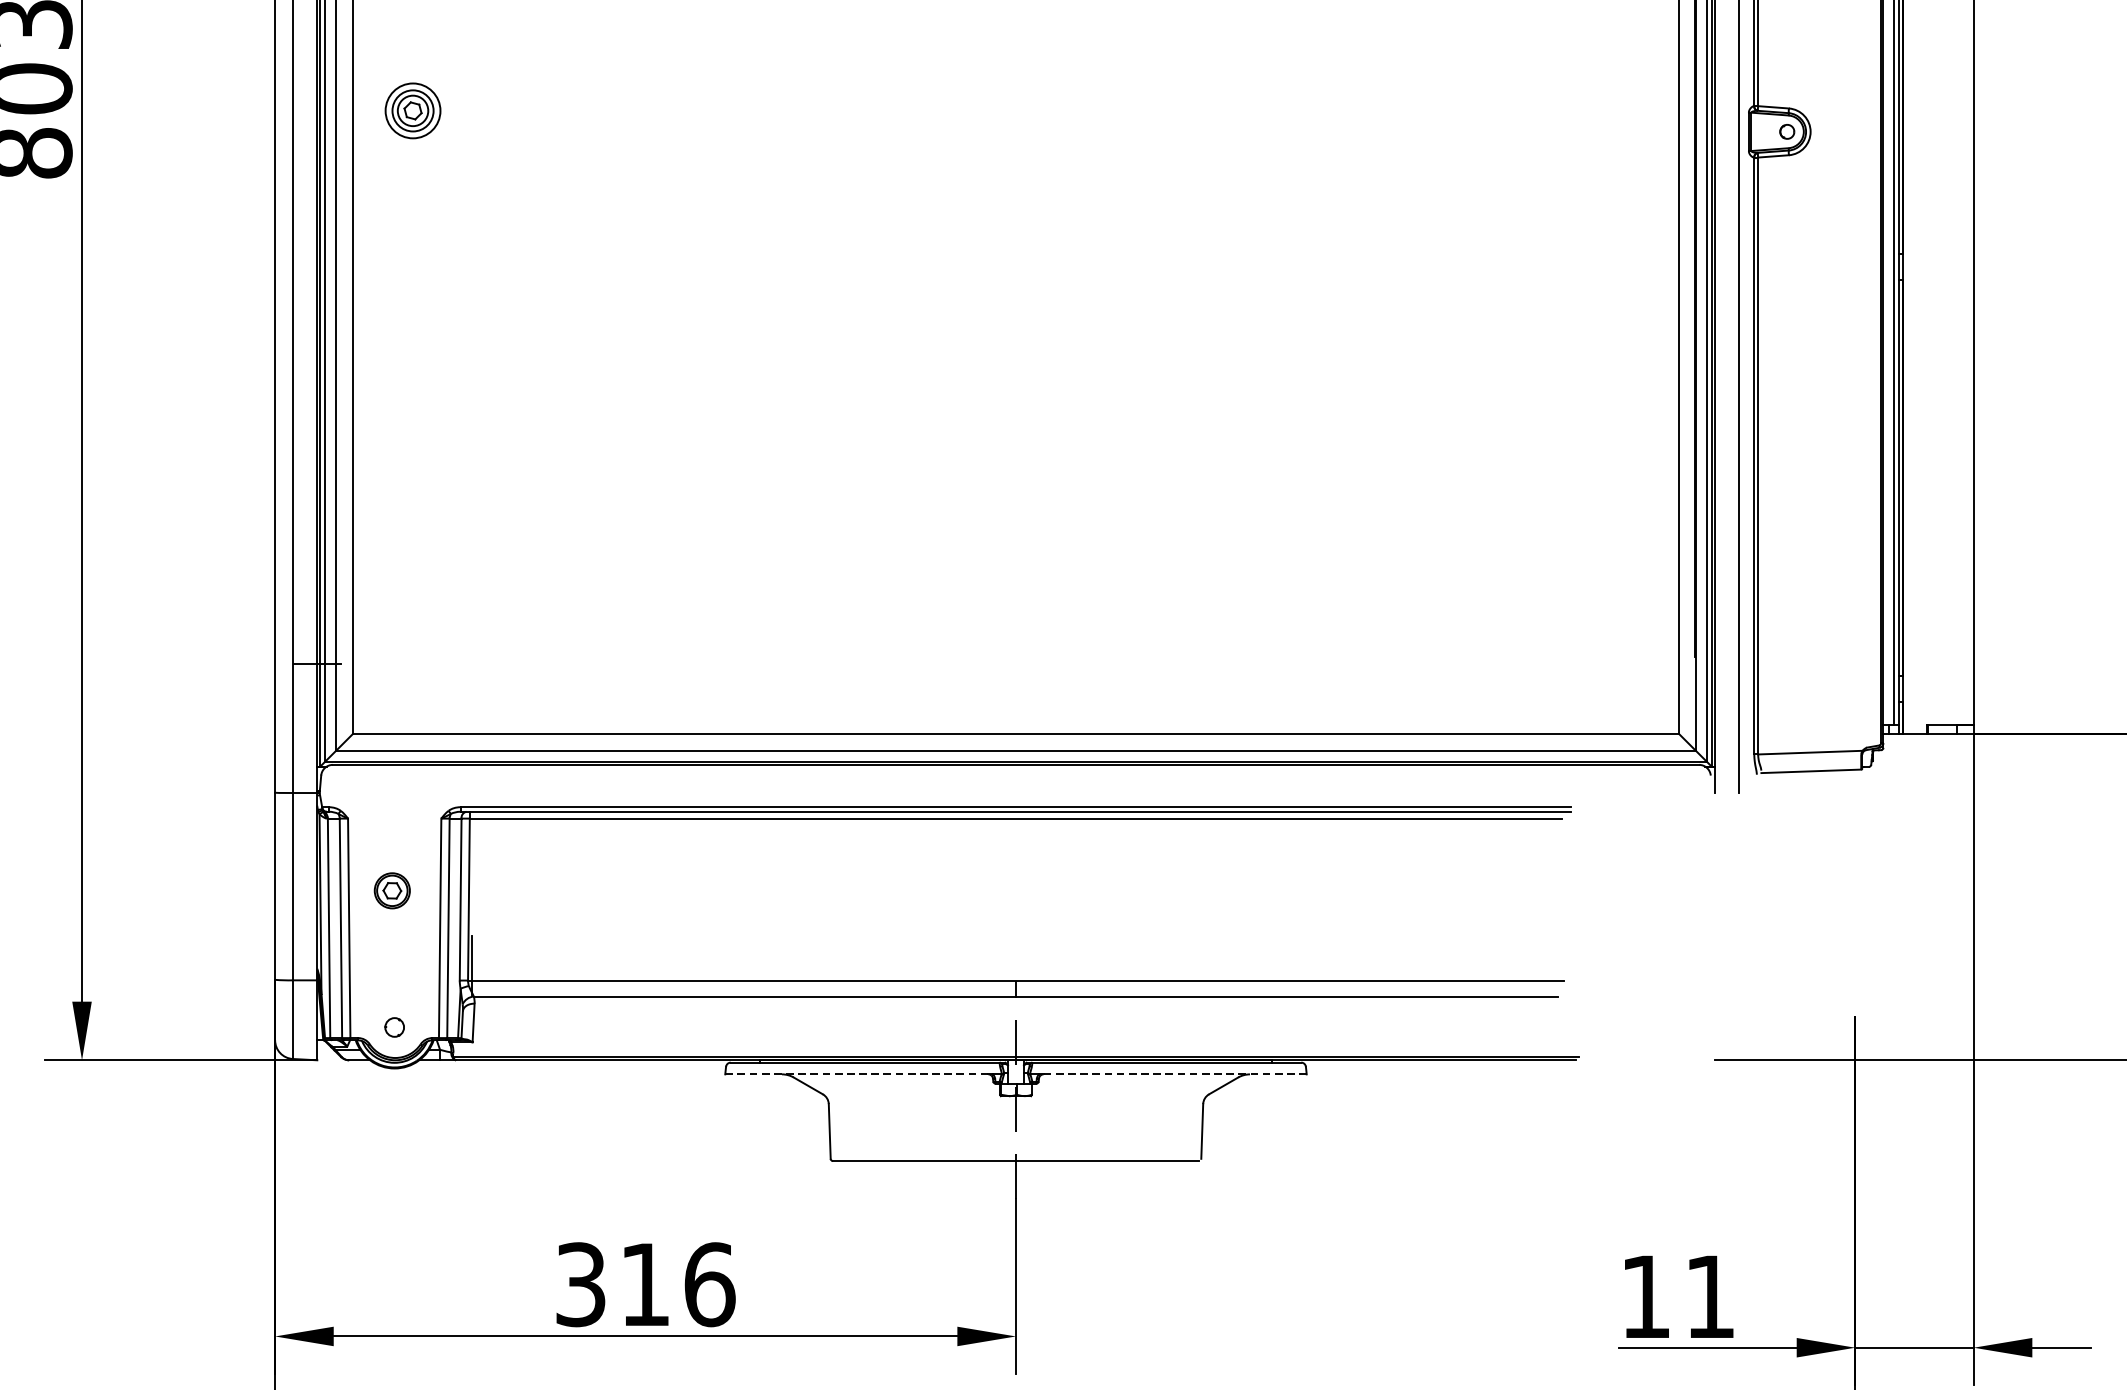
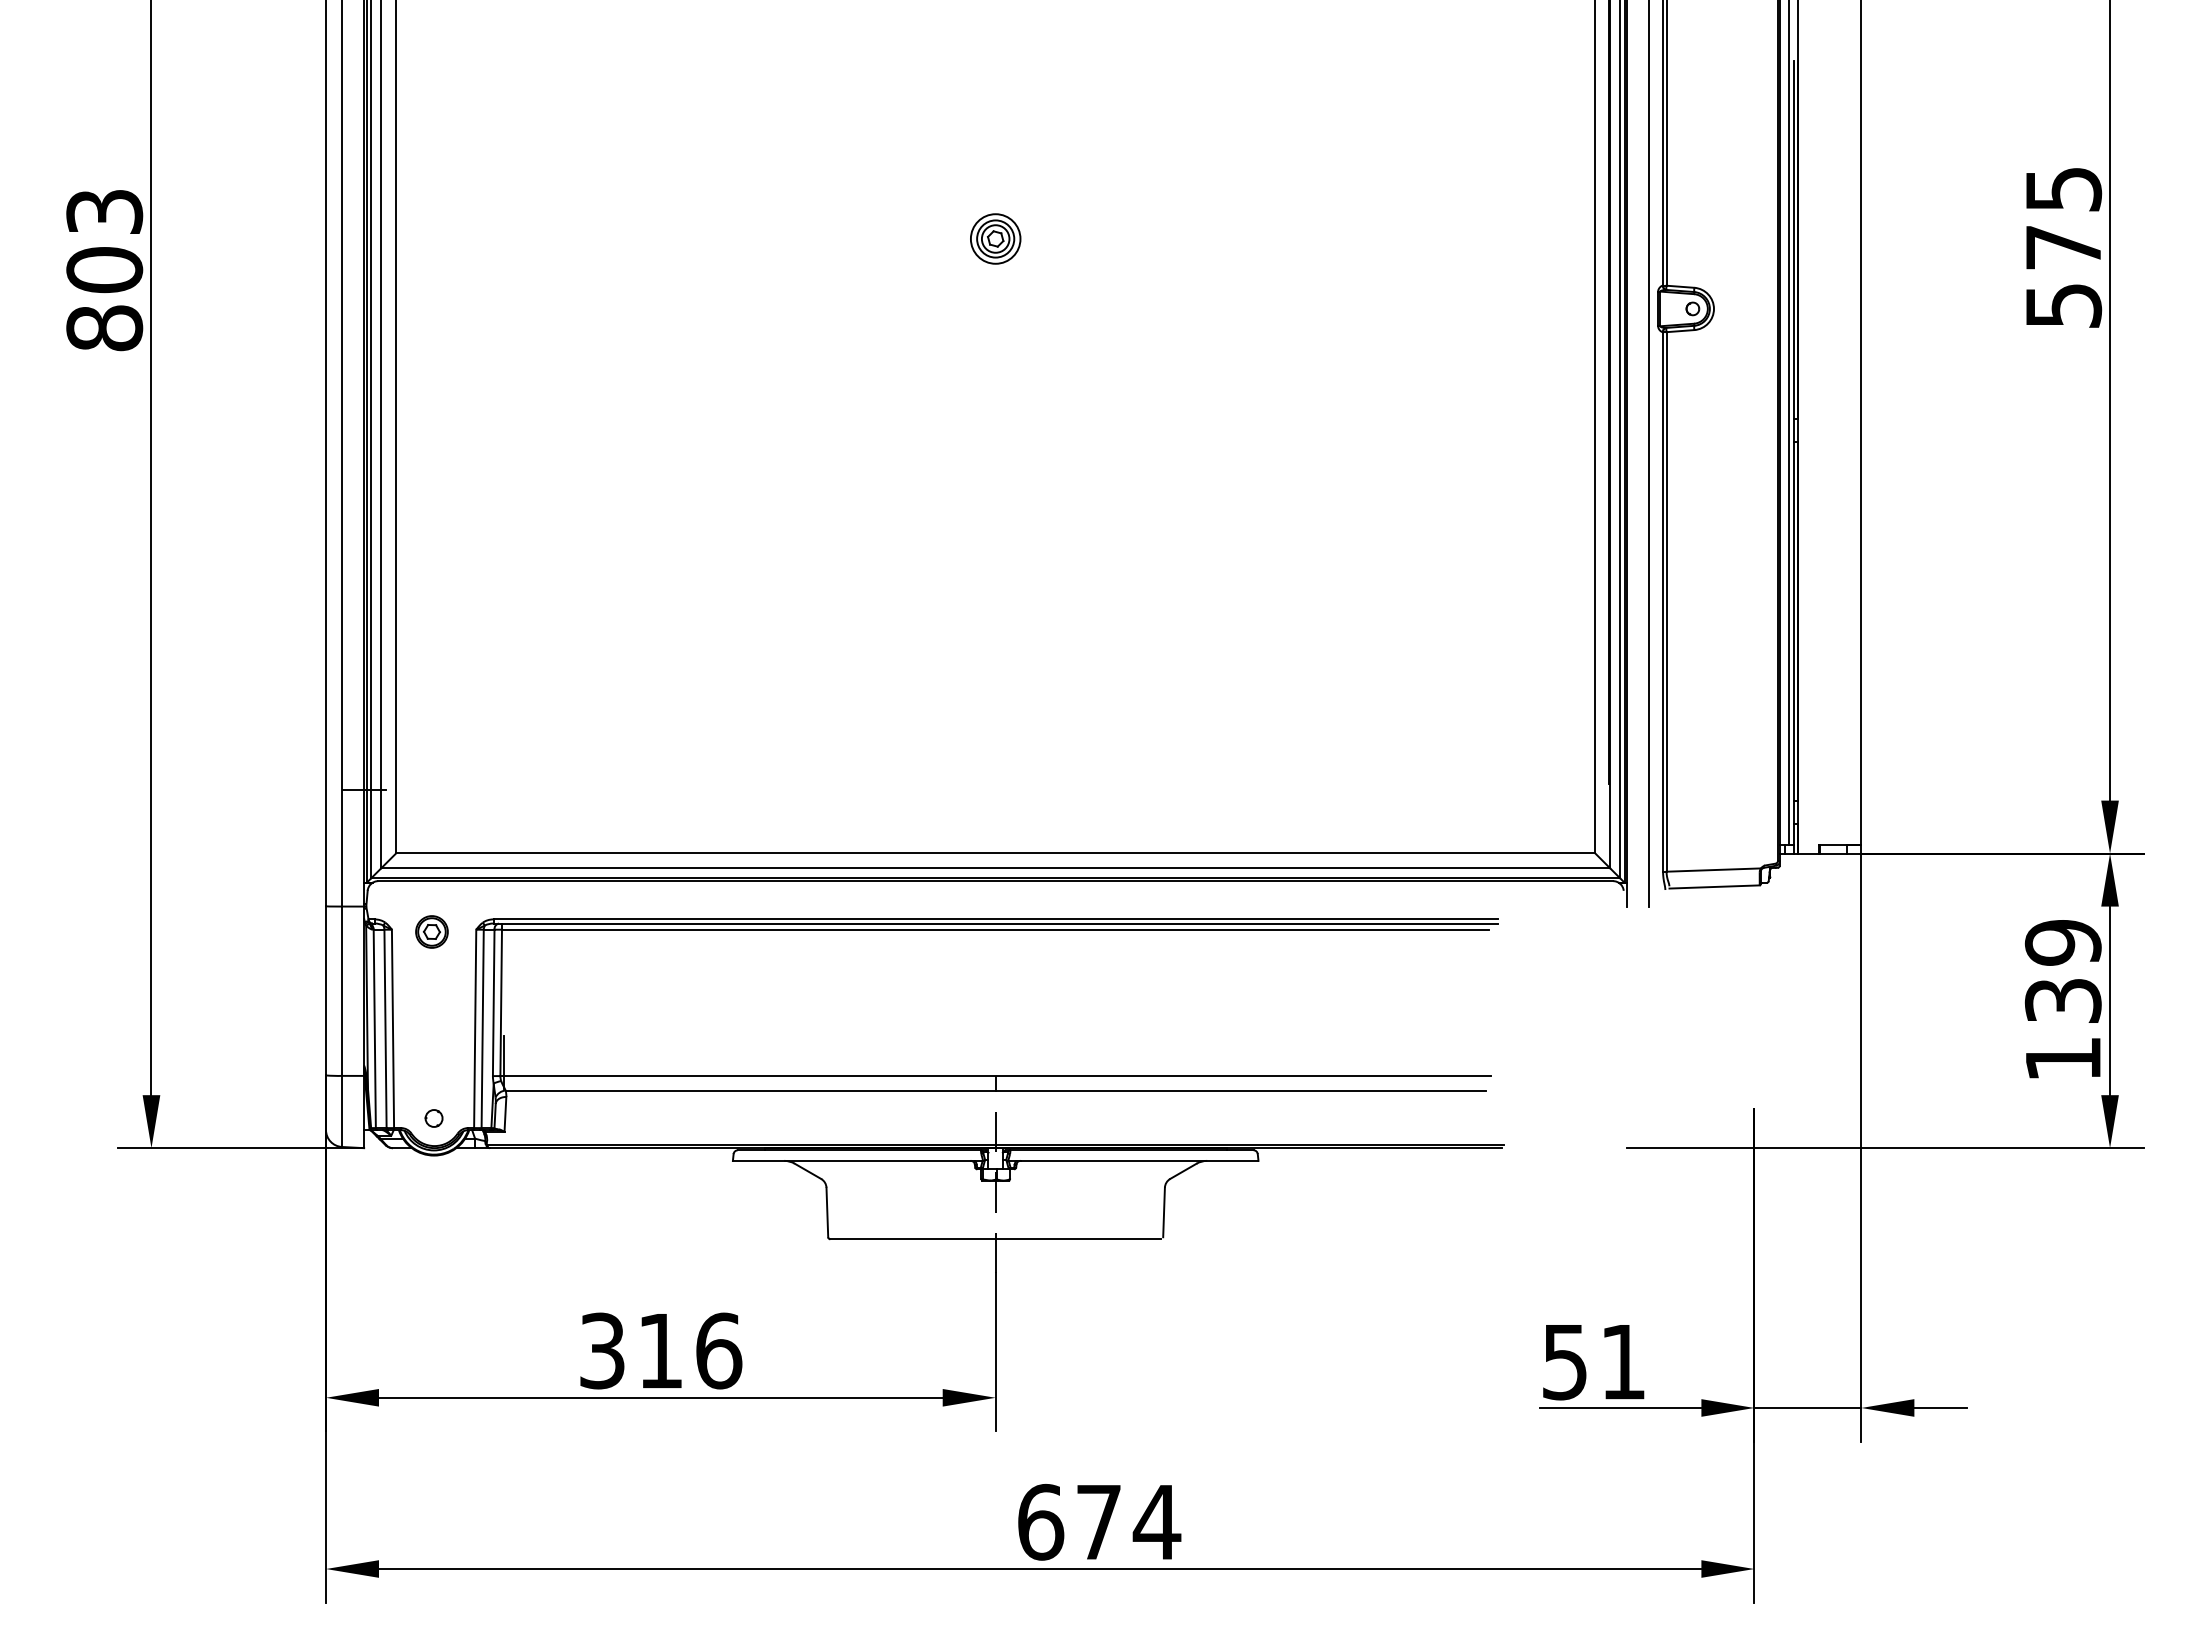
part: (412, 110) -> (995, 238), moved
part: (391, 890) -> (431, 931), moved
line: (856, 1073) -> (851, 1160), dashed -> solid
line: (1175, 1073) -> (1139, 1160), dashed -> solid
text: (1645, 1297) -> (1564, 1362), 11 -> 51

